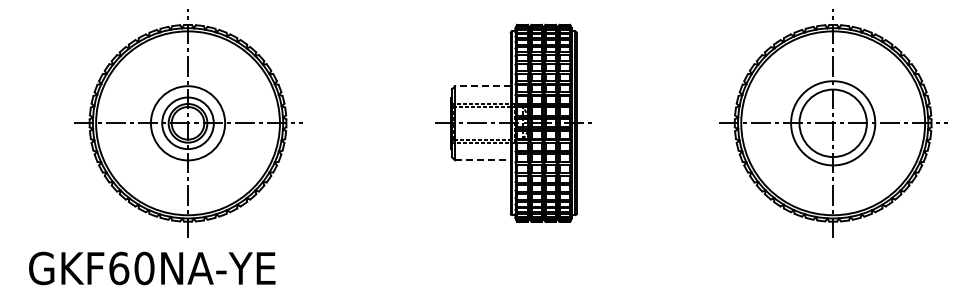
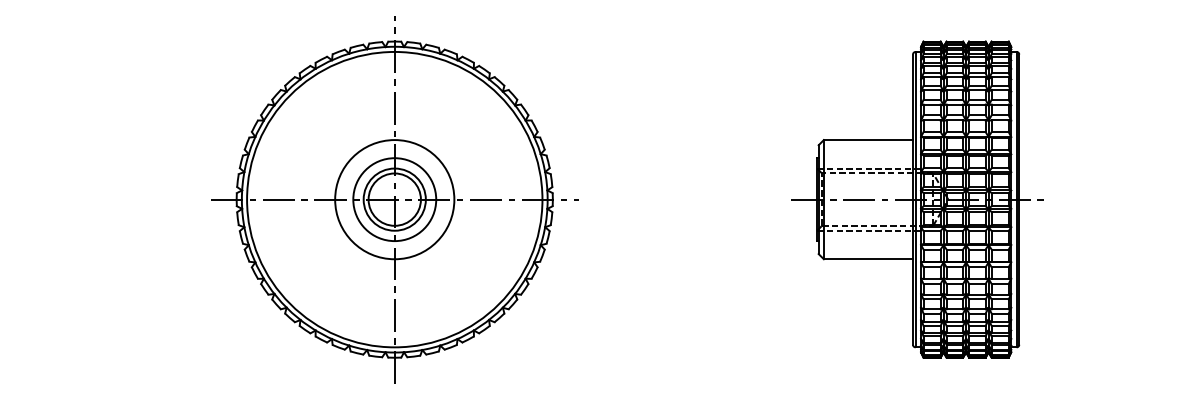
line: (482, 86) -> (867, 140), dashed -> solid
line: (482, 160) -> (867, 259), dashed -> solid

